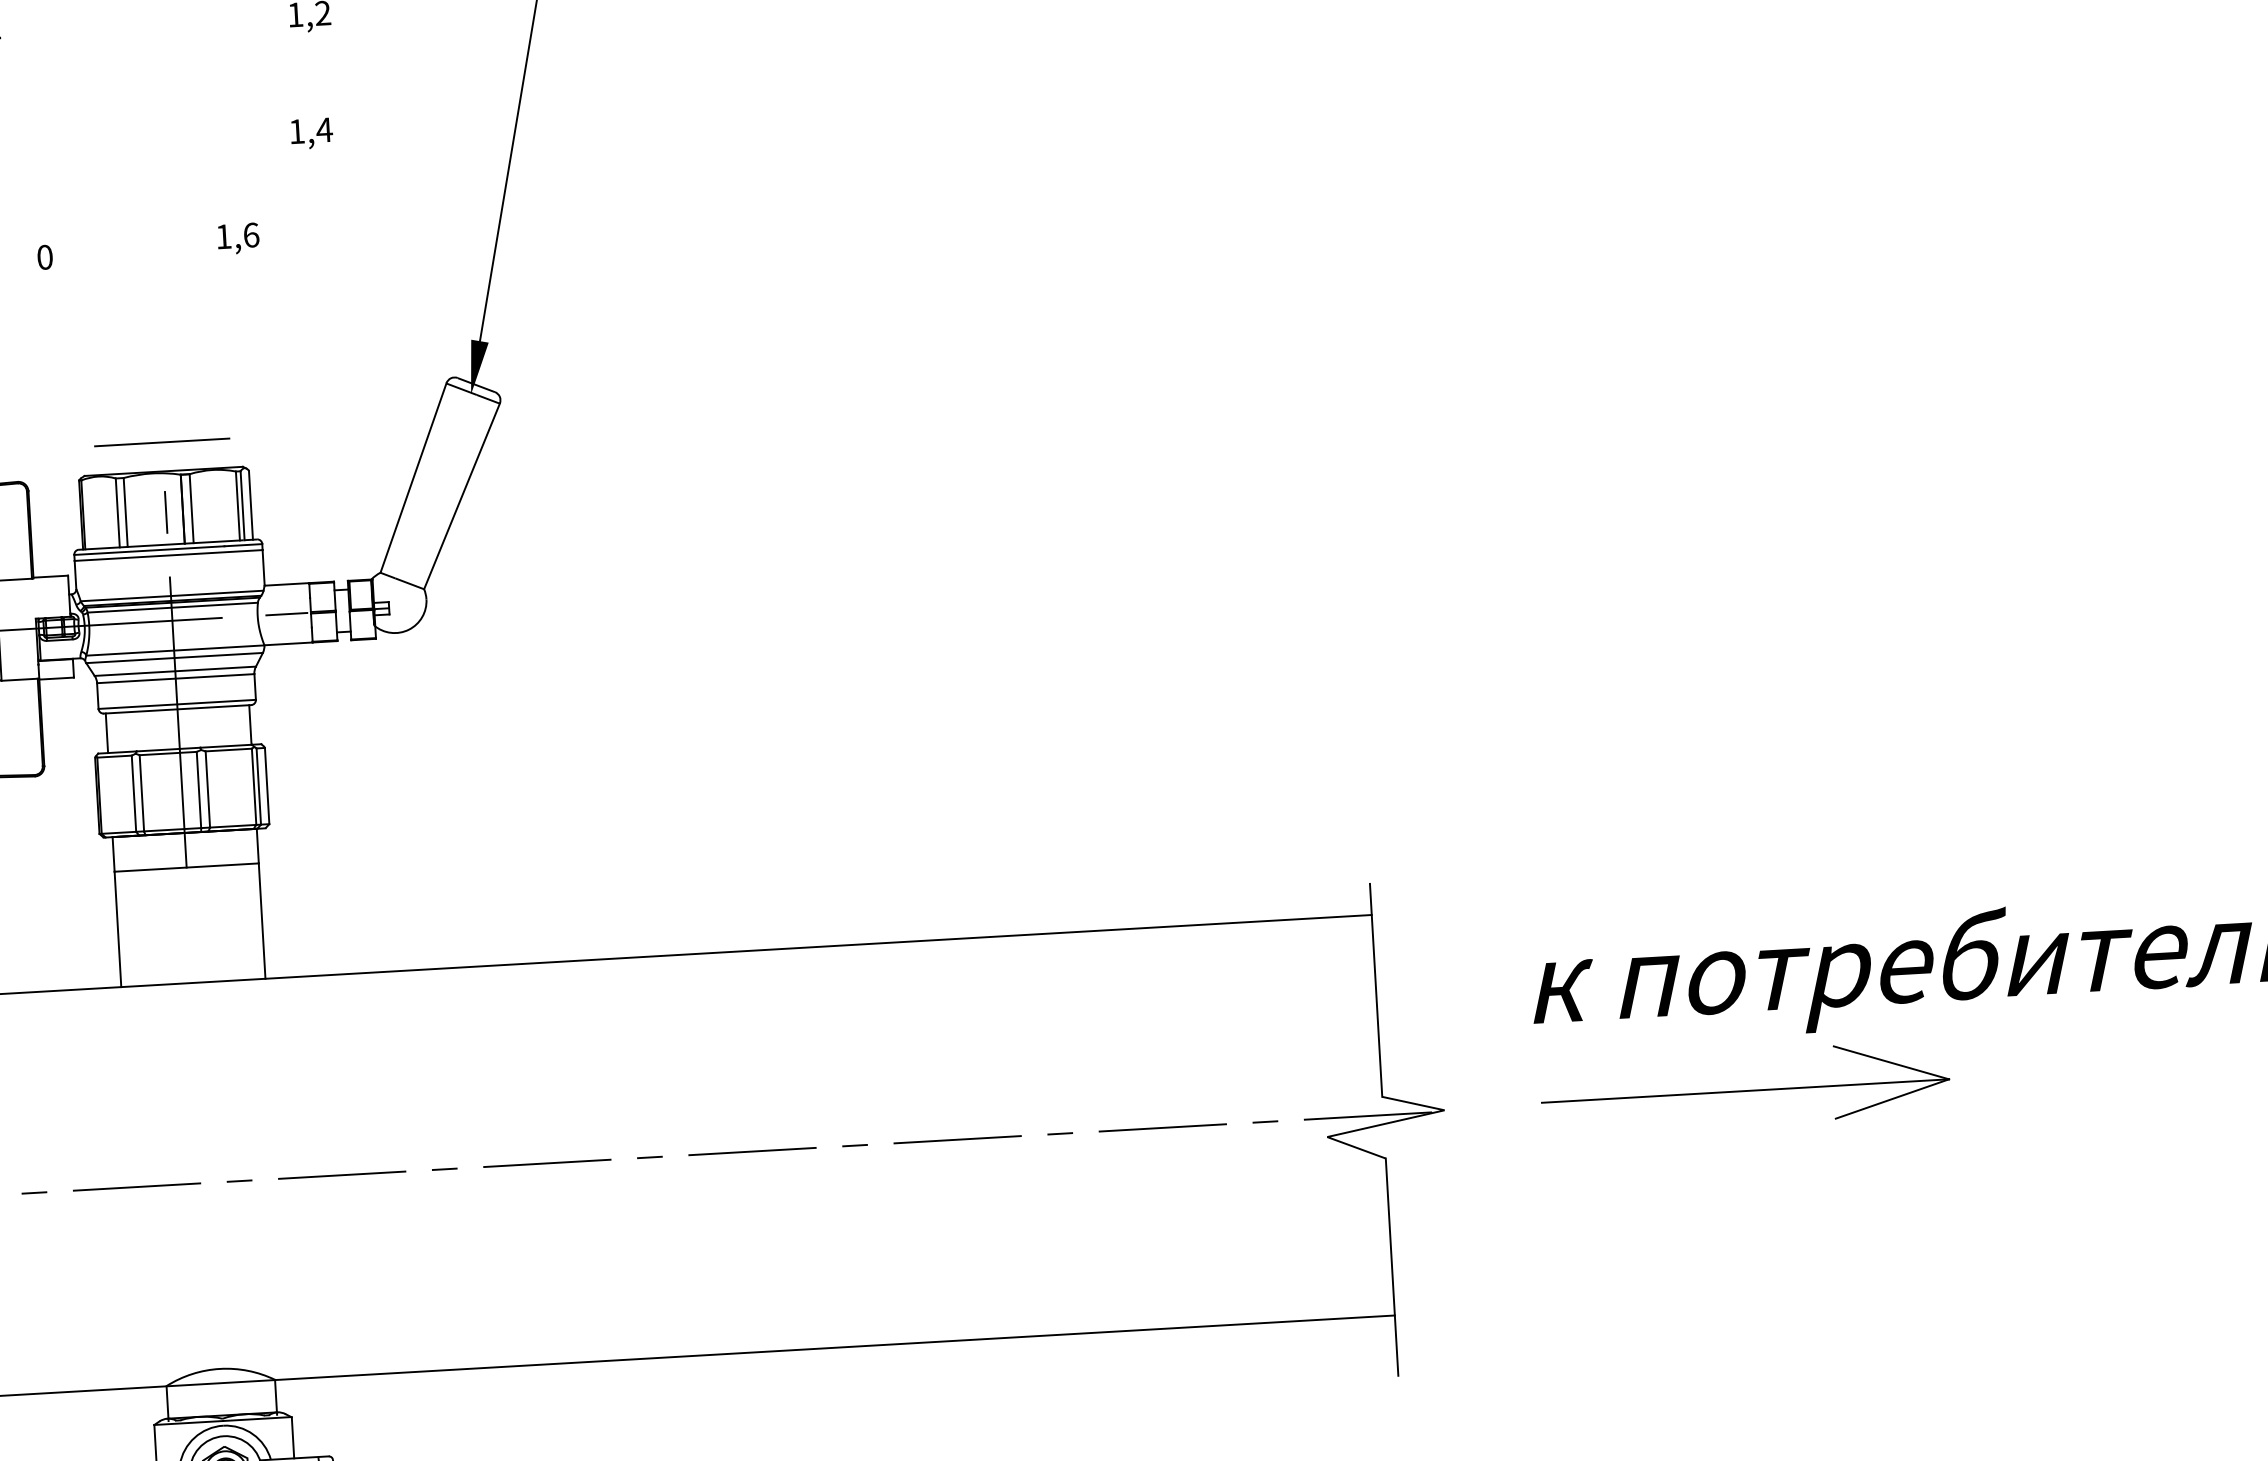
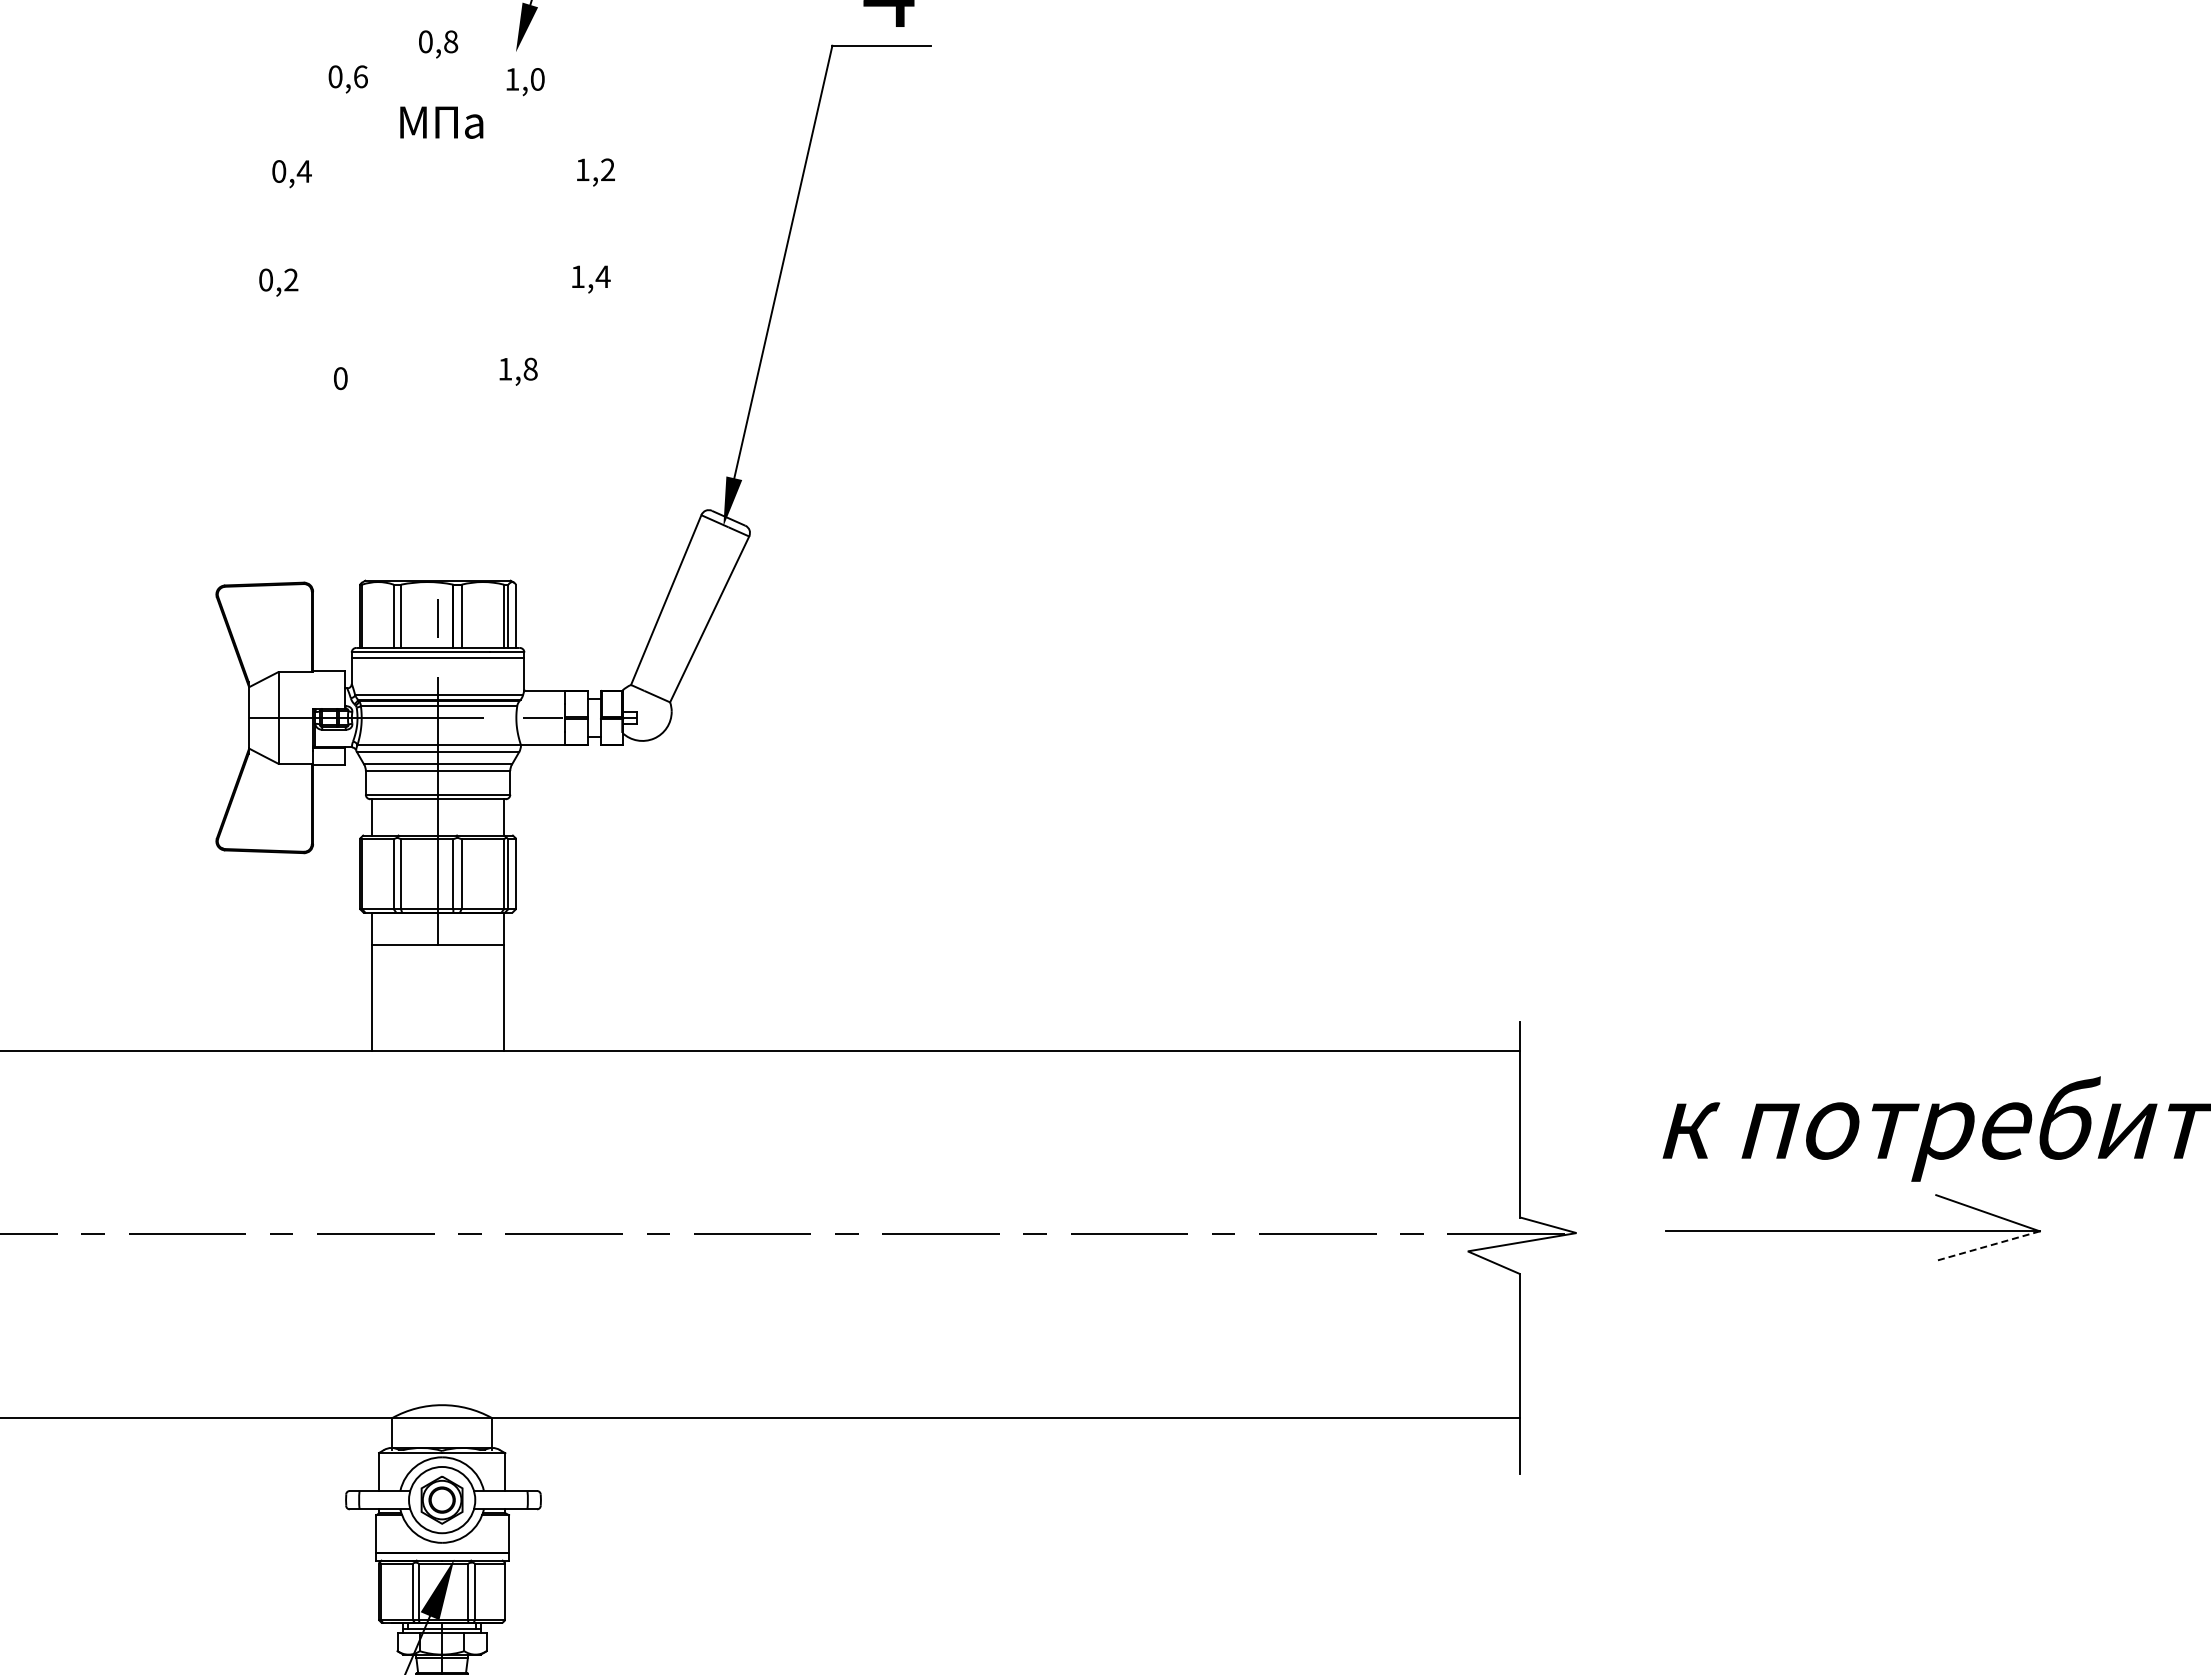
text: (251, 234) -> (530, 368), 1,6 -> 1,8
line: (161, 442) -> (437, 554), removed
line: (1892, 1099) -> (1987, 1246), solid -> dashed

